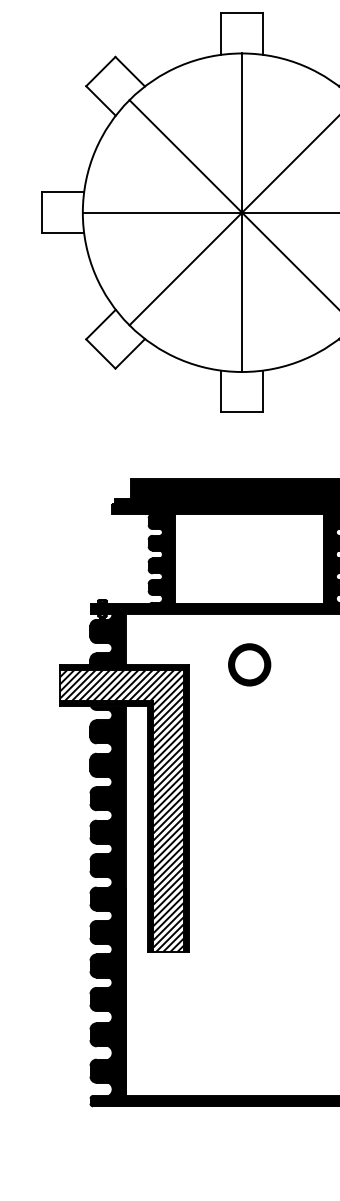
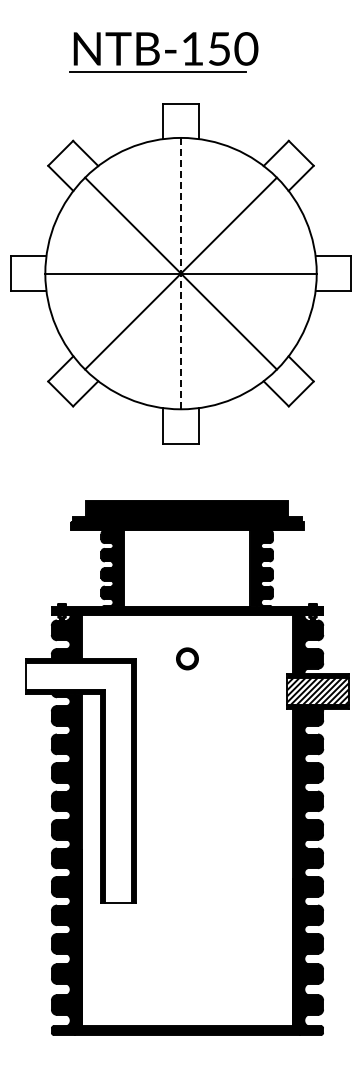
line: (242, 212) -> (181, 273), solid -> dashed
part: (249, 664) -> (187, 658), size x0.6
hatch: (121, 811) -> (78, 783), removed

